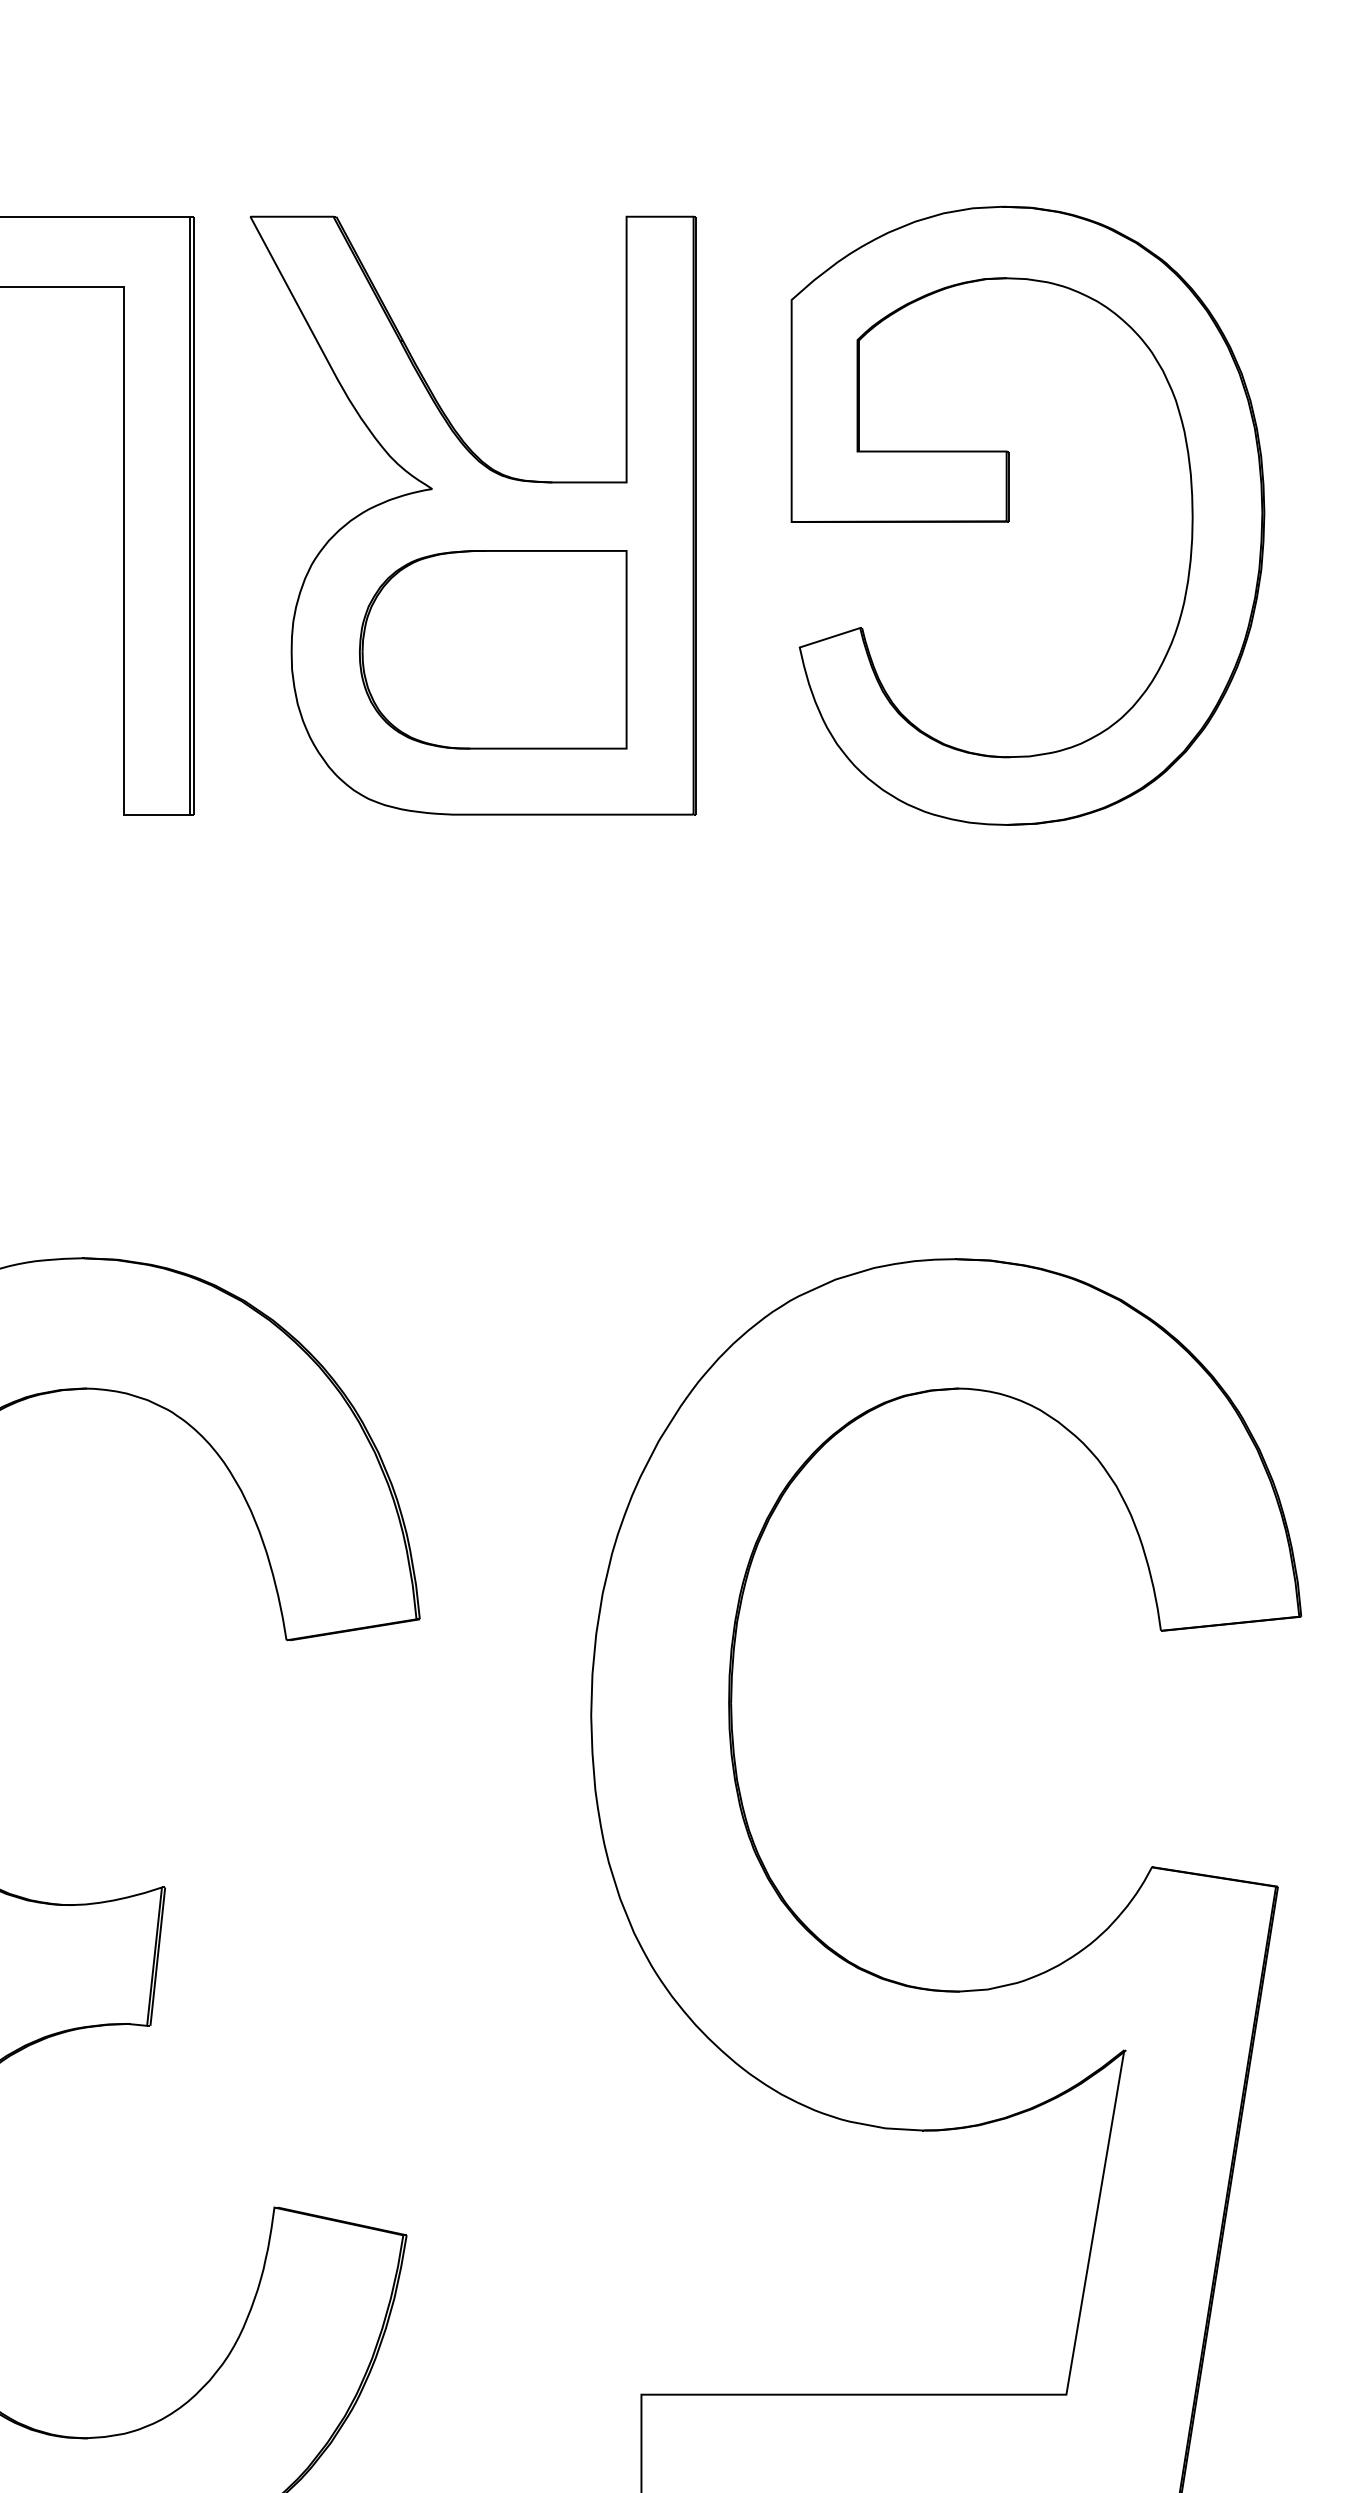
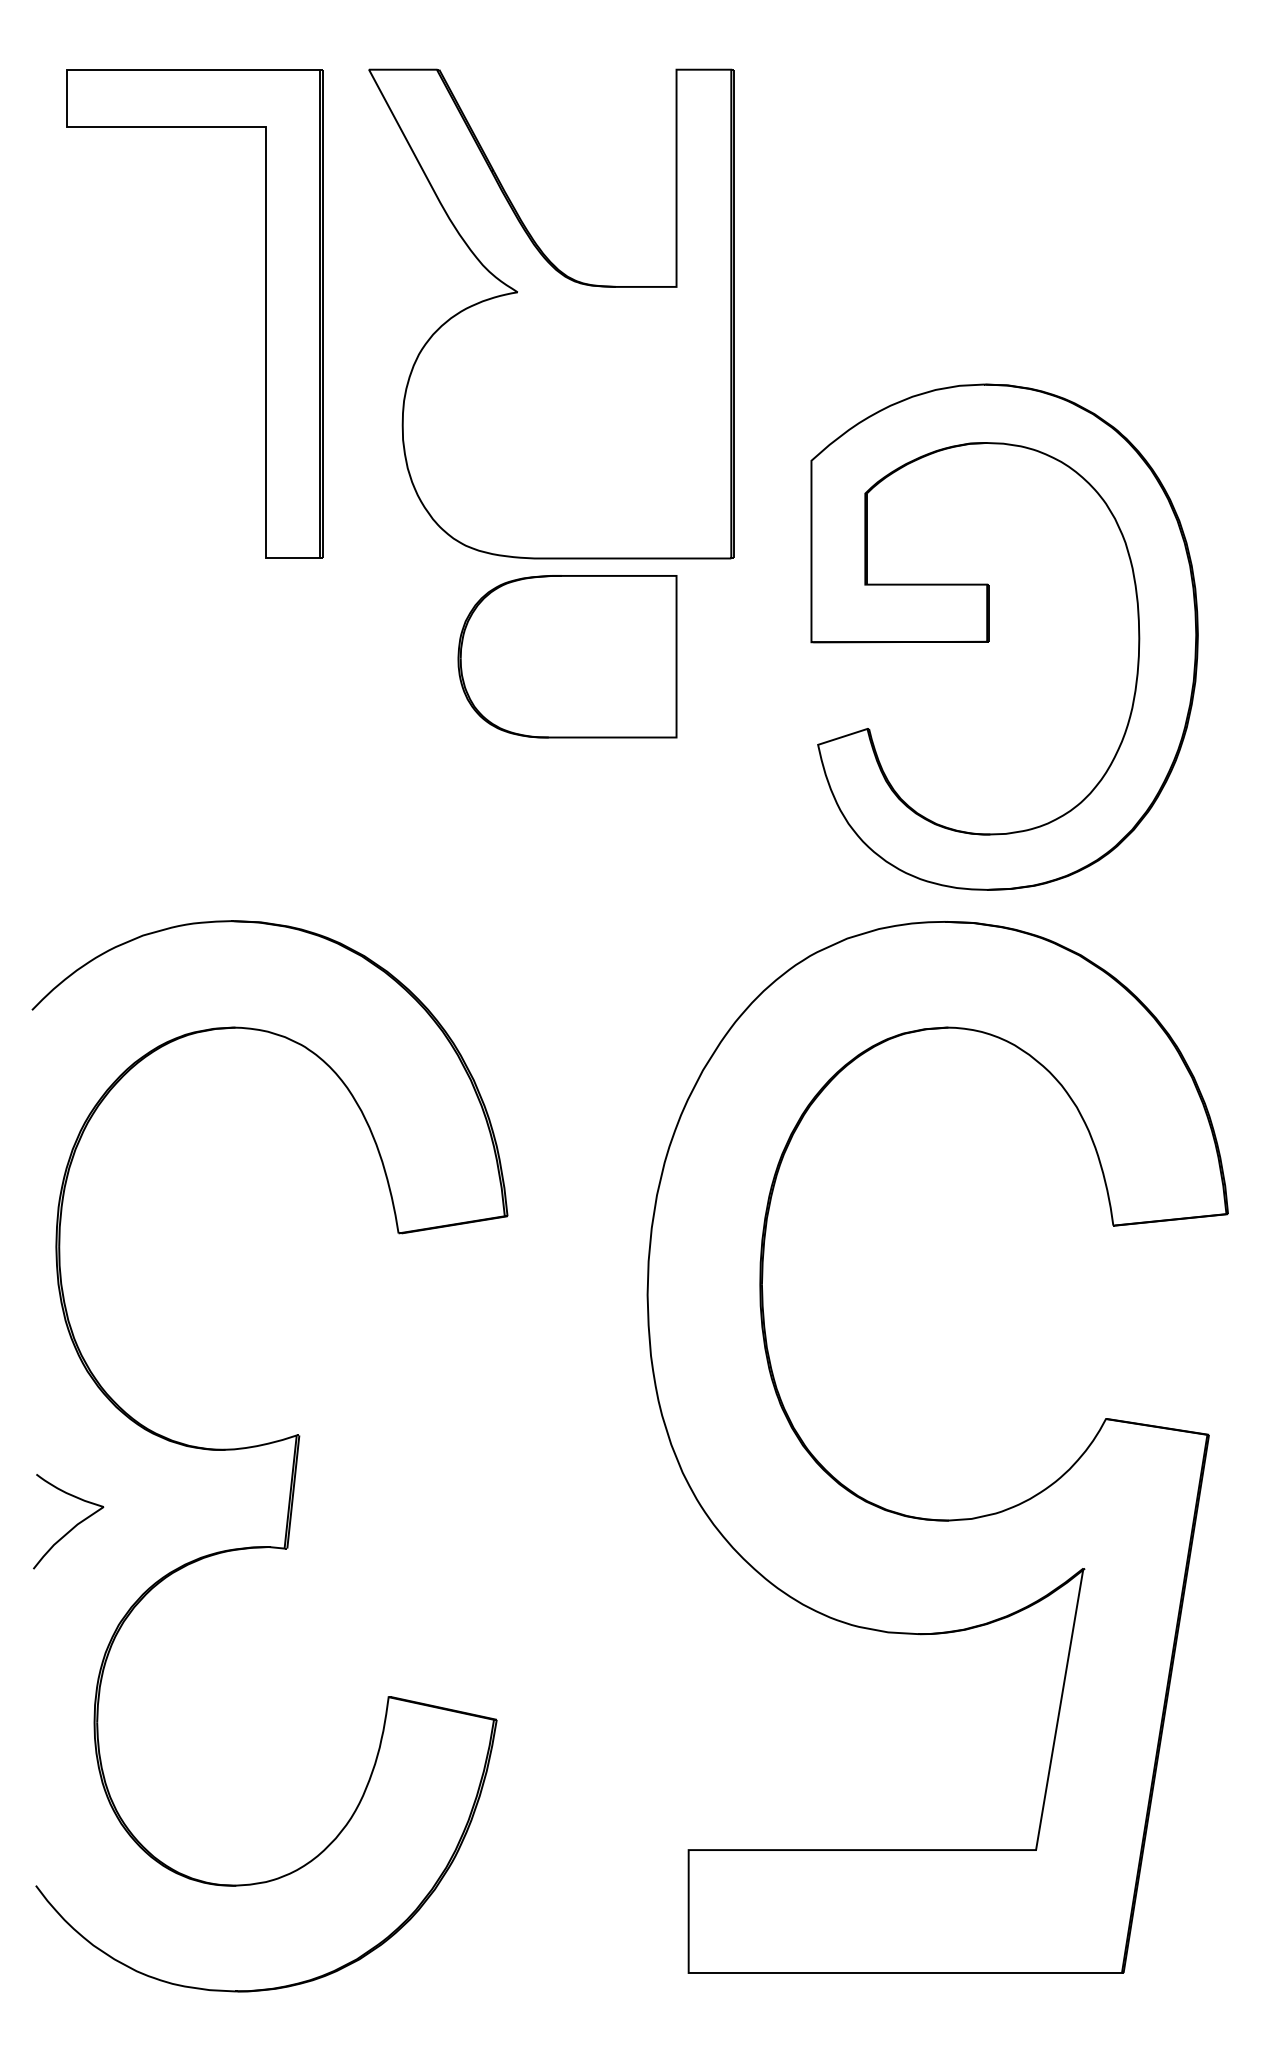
part: (1009, 514) -> (989, 636), moved
part: (493, 649) -> (567, 656), moved

